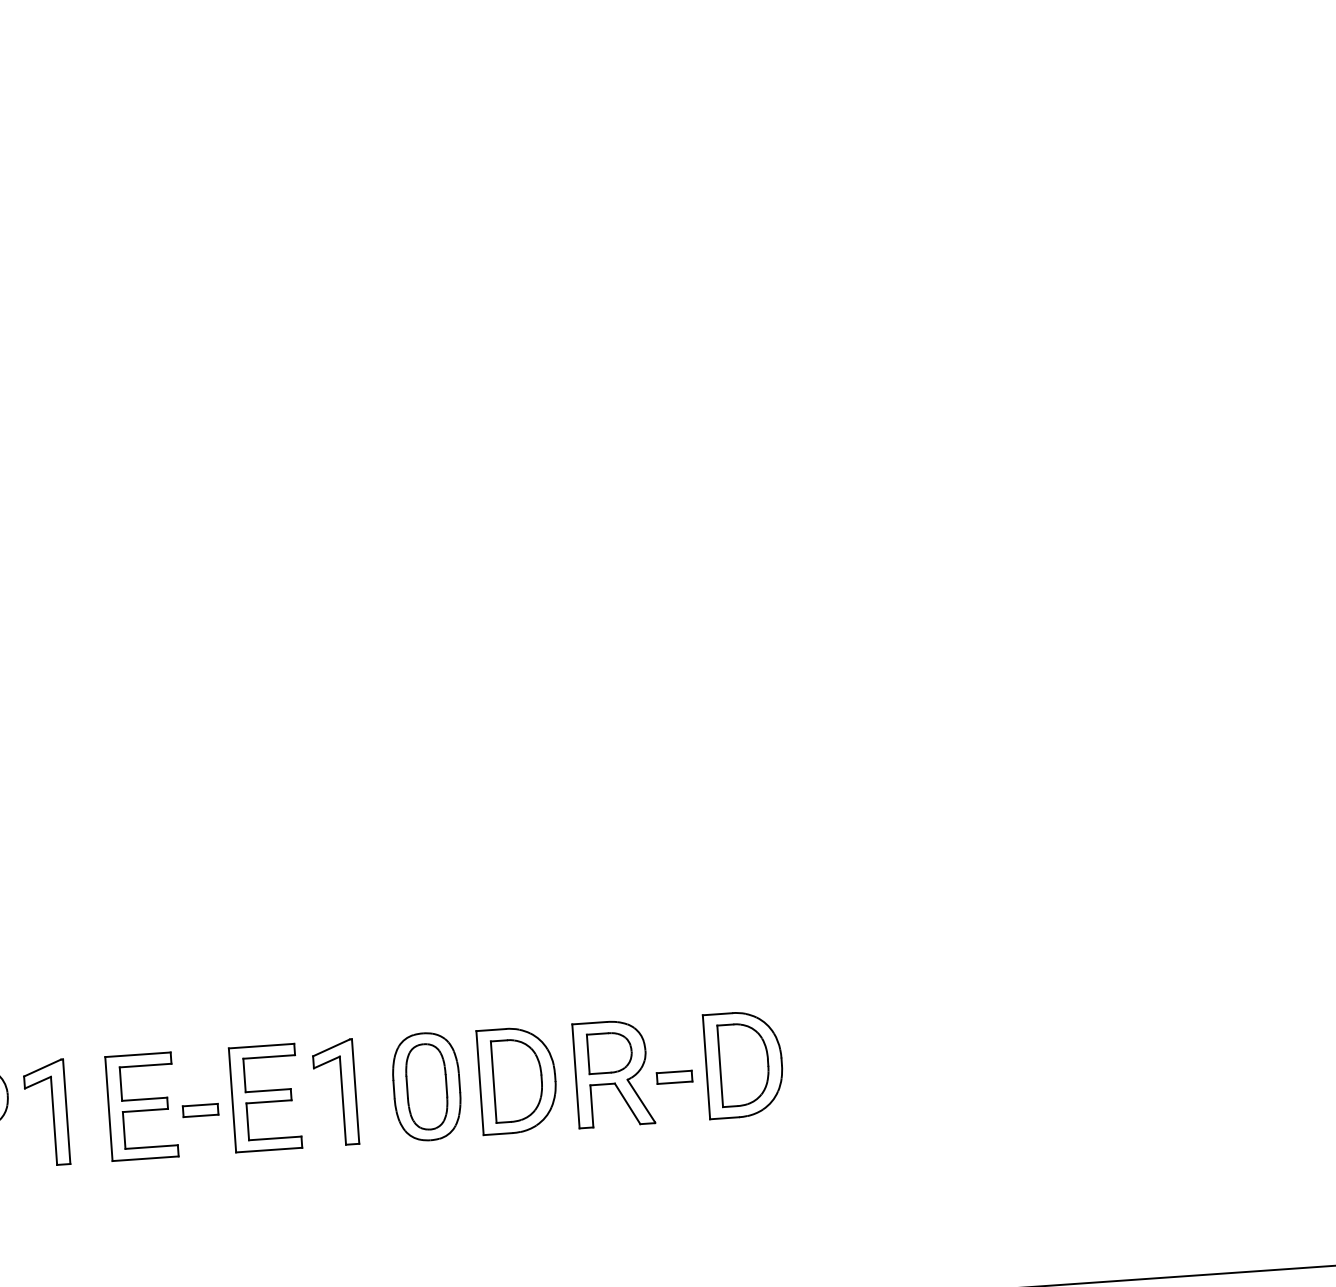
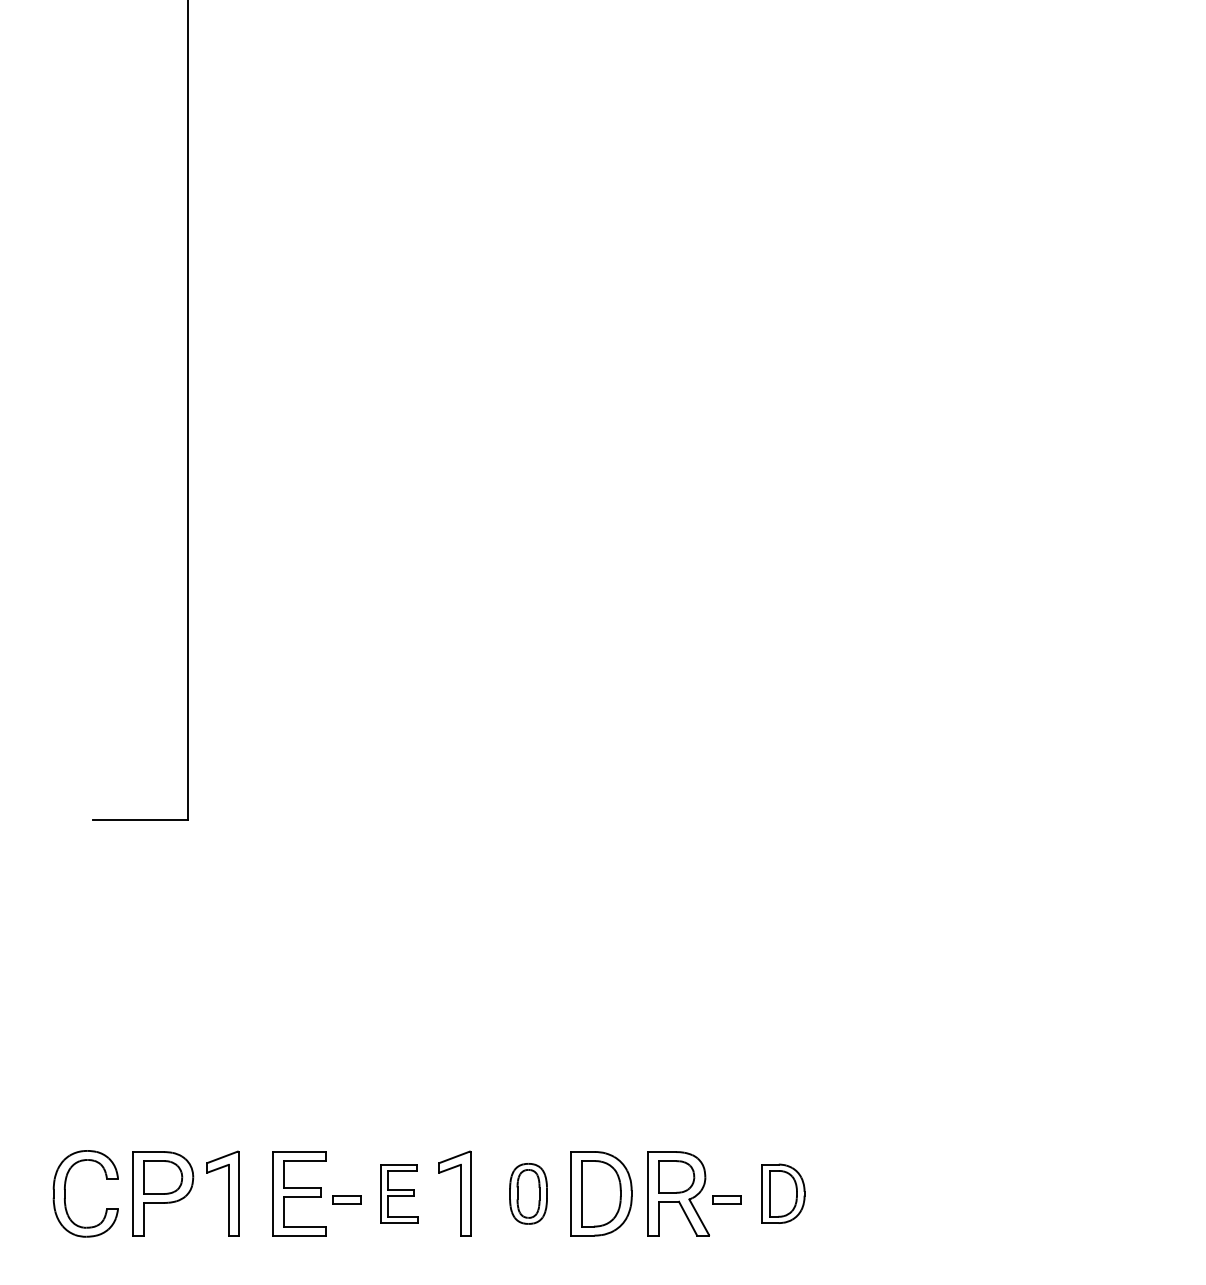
part: (744, 1064) -> (783, 1193), size x0.7
part: (426, 1086) -> (528, 1193), size x0.7
part: (266, 1097) -> (399, 1193), size x0.7

